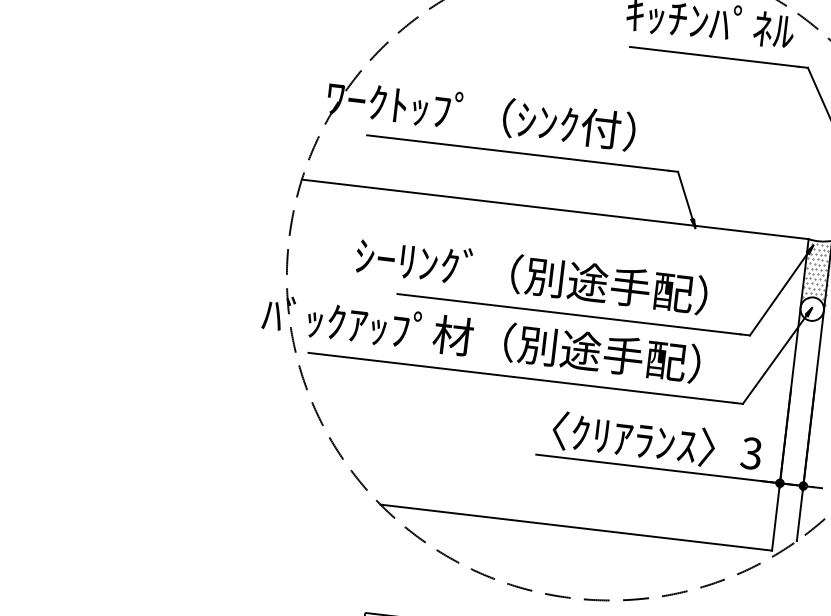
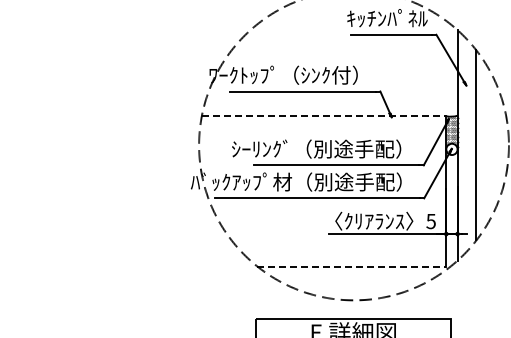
line: (556, 209) -> (324, 116), solid -> dashed
text: (752, 451) -> (431, 220), 3 -> 5
line: (577, 527) -> (352, 266), solid -> dashed

